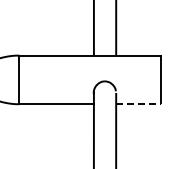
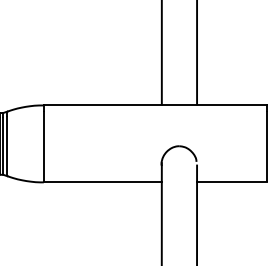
line: (138, 104) -> (232, 182), dashed -> solid

